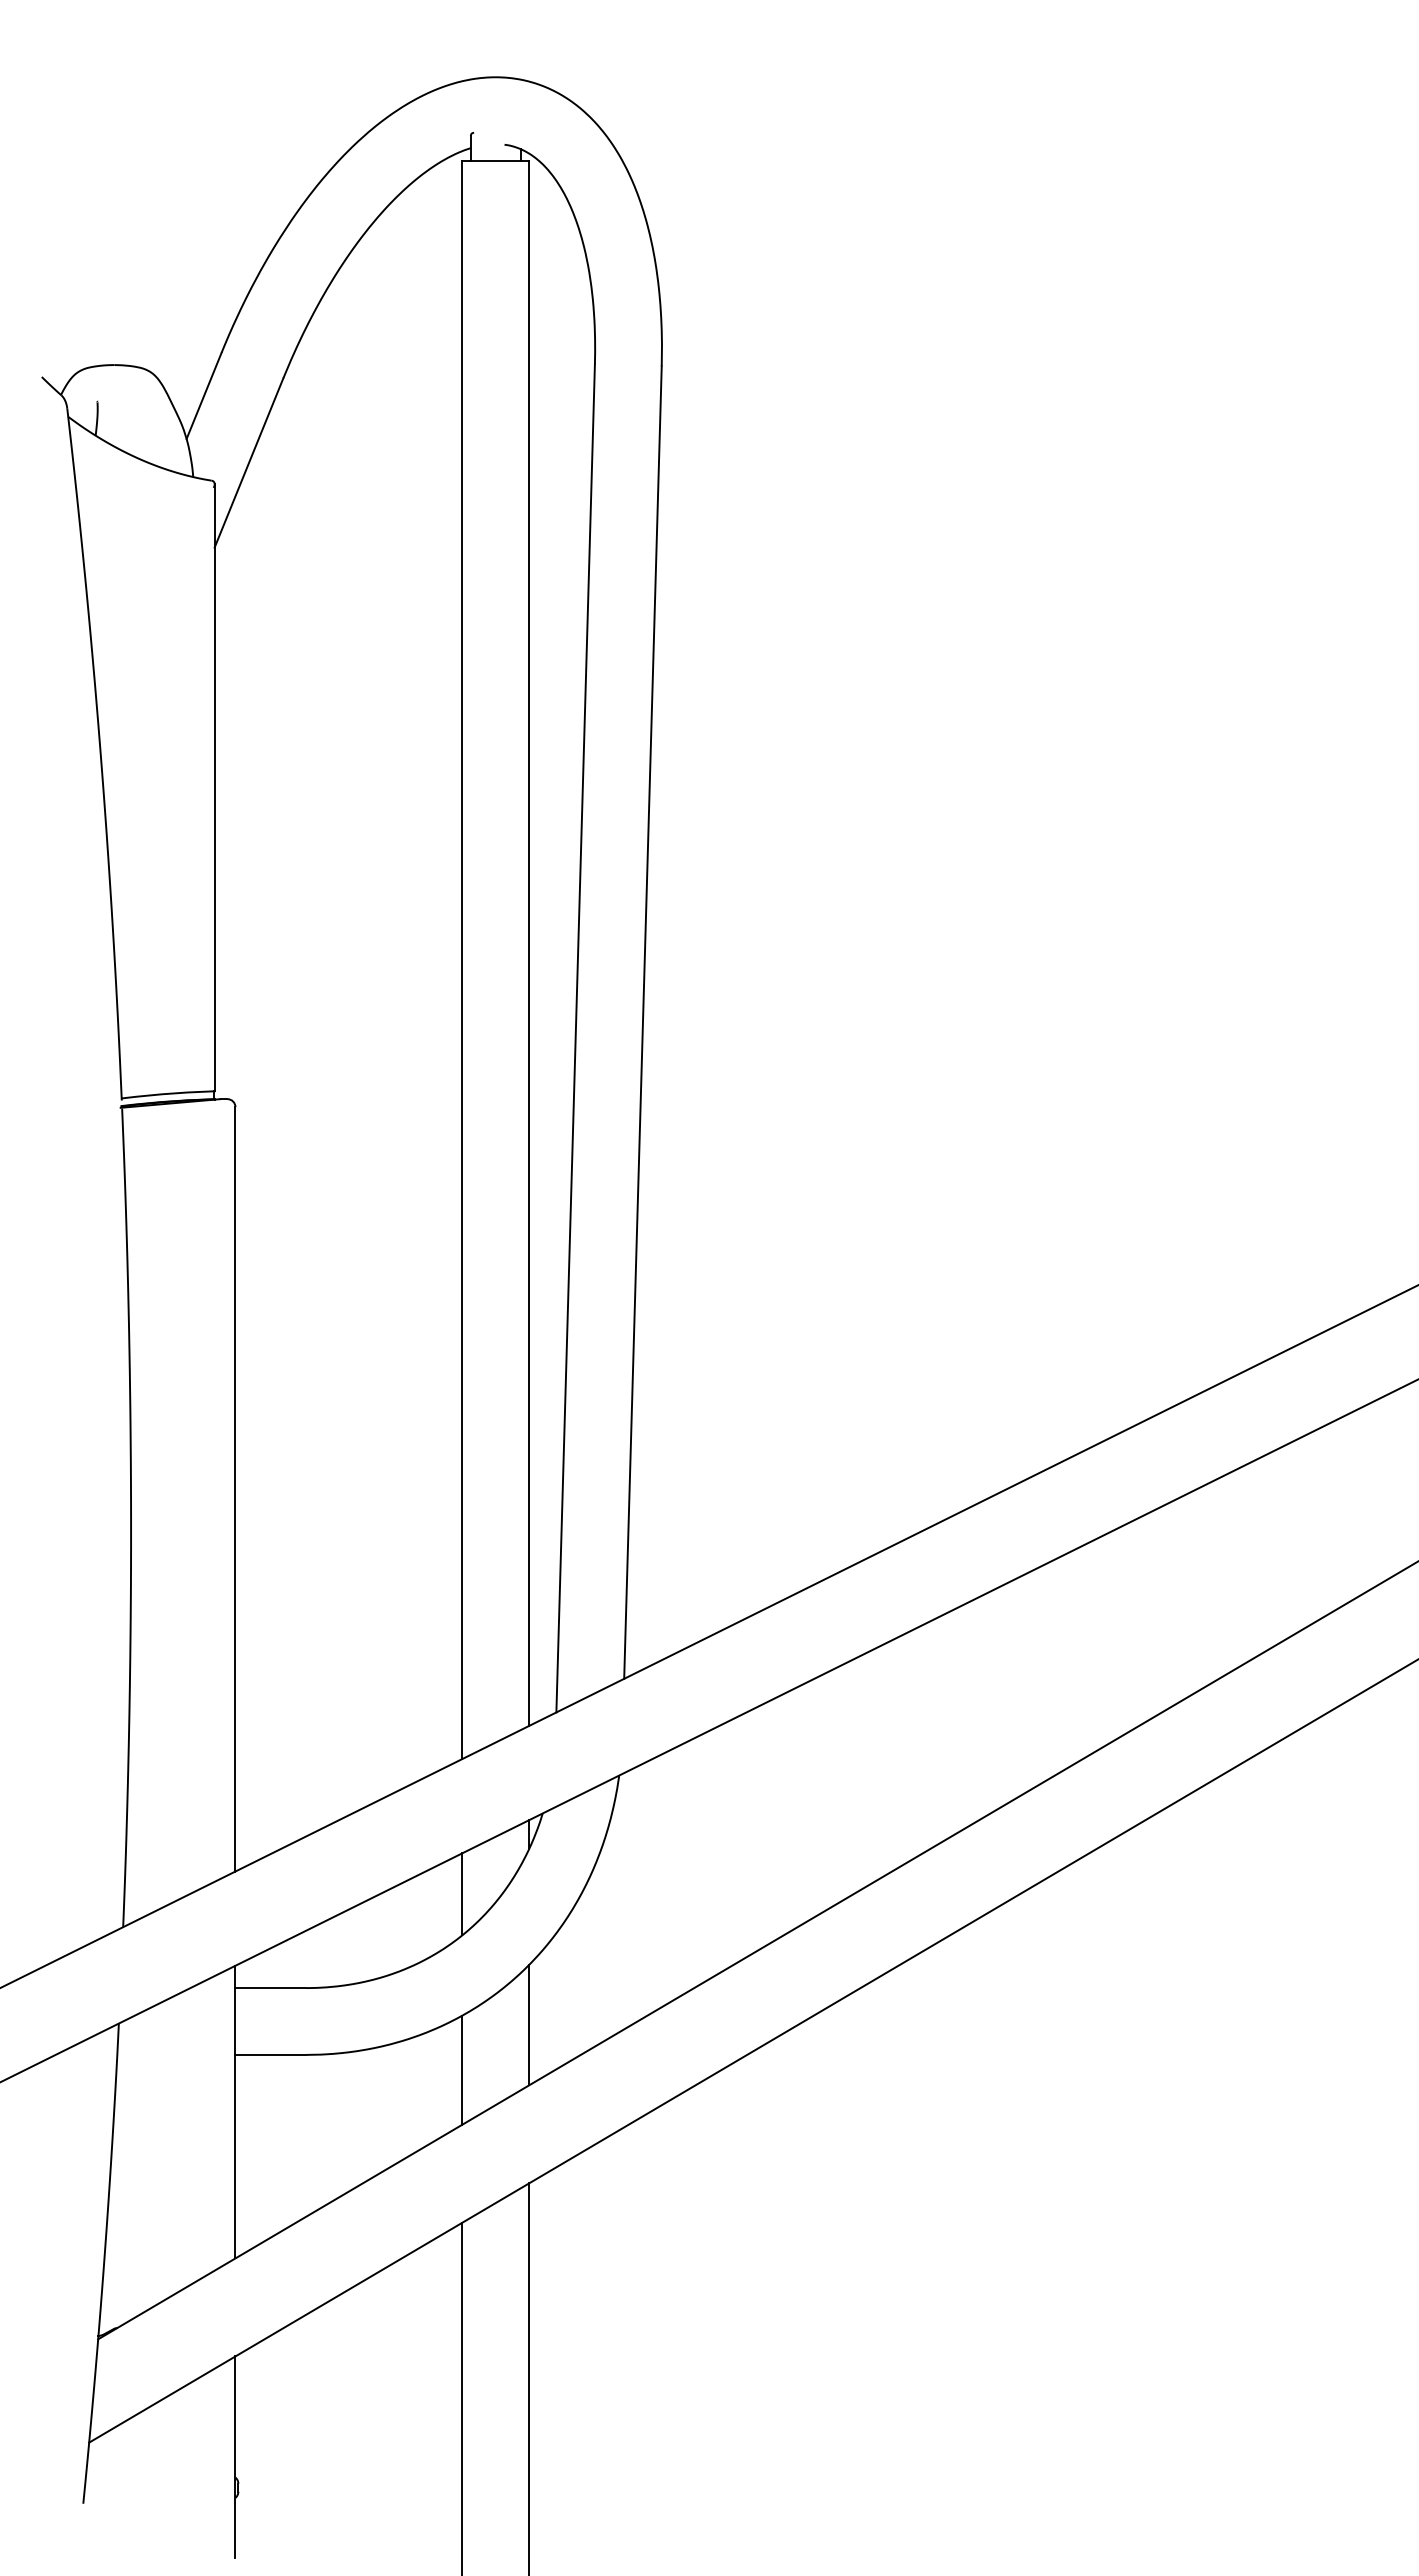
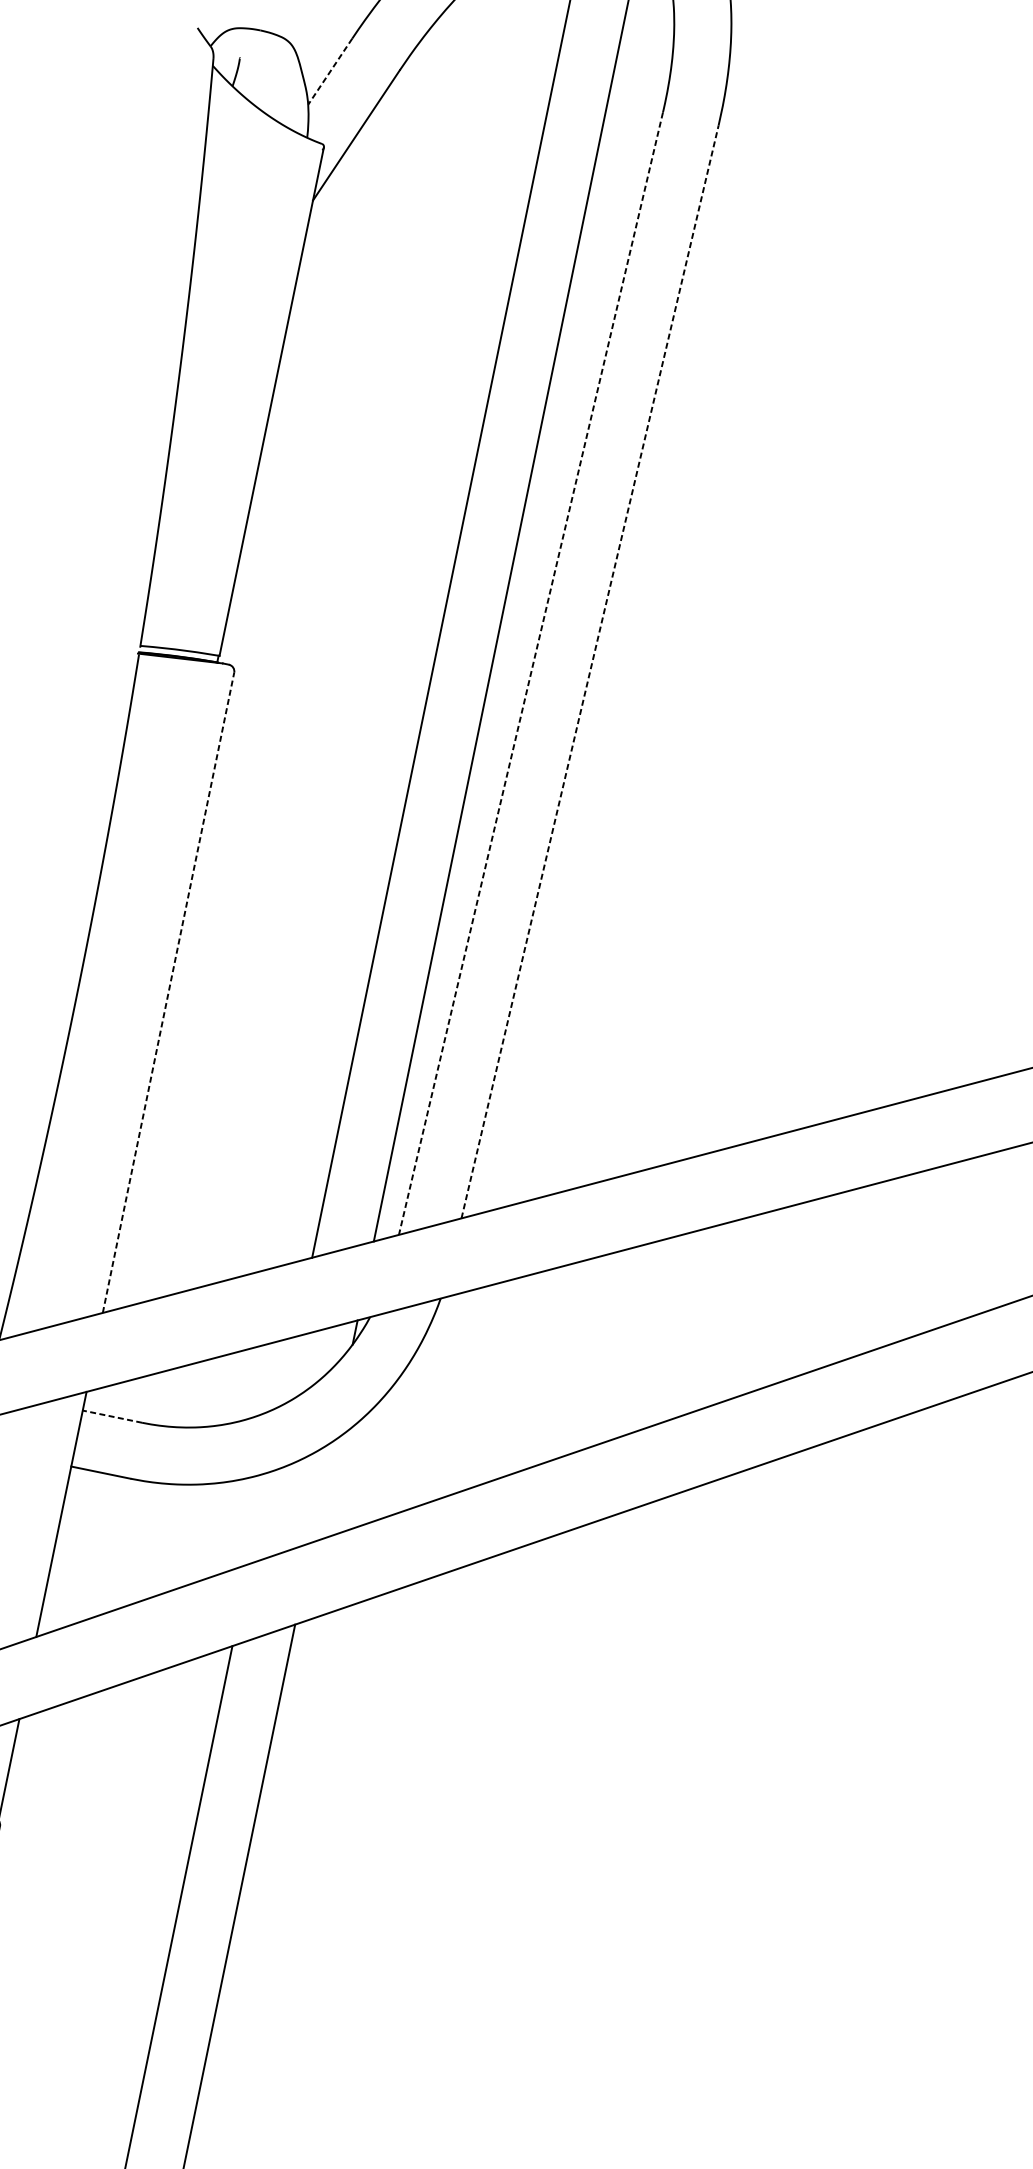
line: (203, 396) -> (329, 72), solid -> dashed
line: (642, 1022) -> (589, 671), solid -> dashed
line: (575, 1038) -> (530, 673), solid -> dashed
line: (235, 1488) -> (168, 992), solid -> dashed
line: (462, 1894) -> (289, 1371), removed
line: (270, 1988) -> (112, 1416), solid -> dashed
line: (529, 2024) -> (322, 1491), removed
line: (462, 2069) -> (258, 1517), removed

